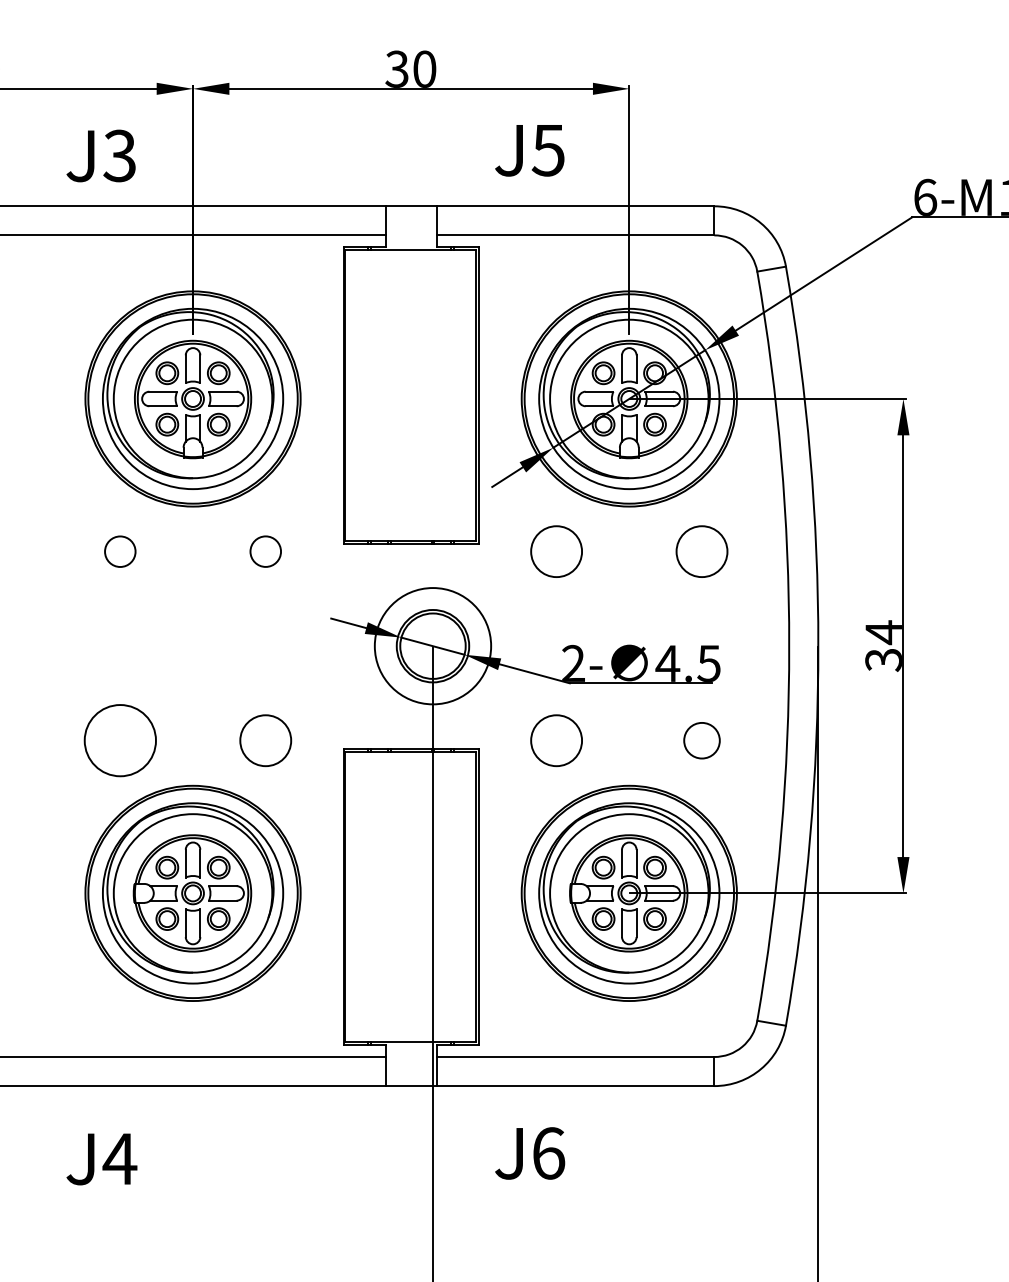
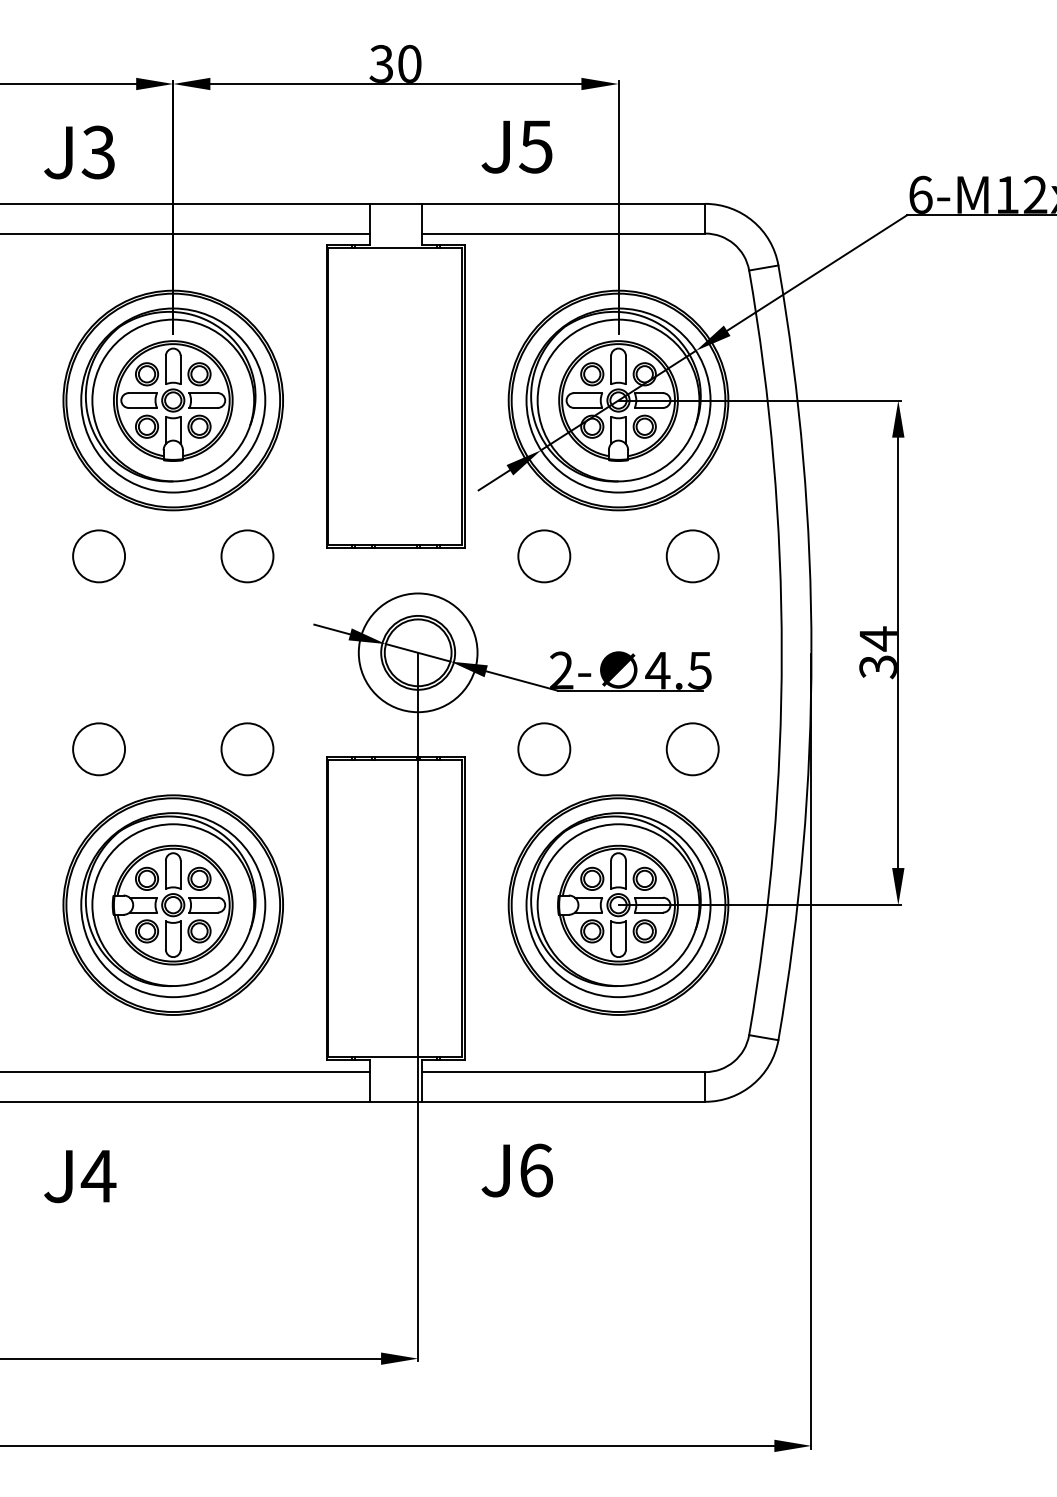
circle: (119, 551) -> (98, 556), size x1.67
circle: (265, 551) -> (247, 556), size x1.67
circle: (119, 740) -> (98, 749), size x0.71
circle: (701, 740) -> (692, 749), size x1.43

